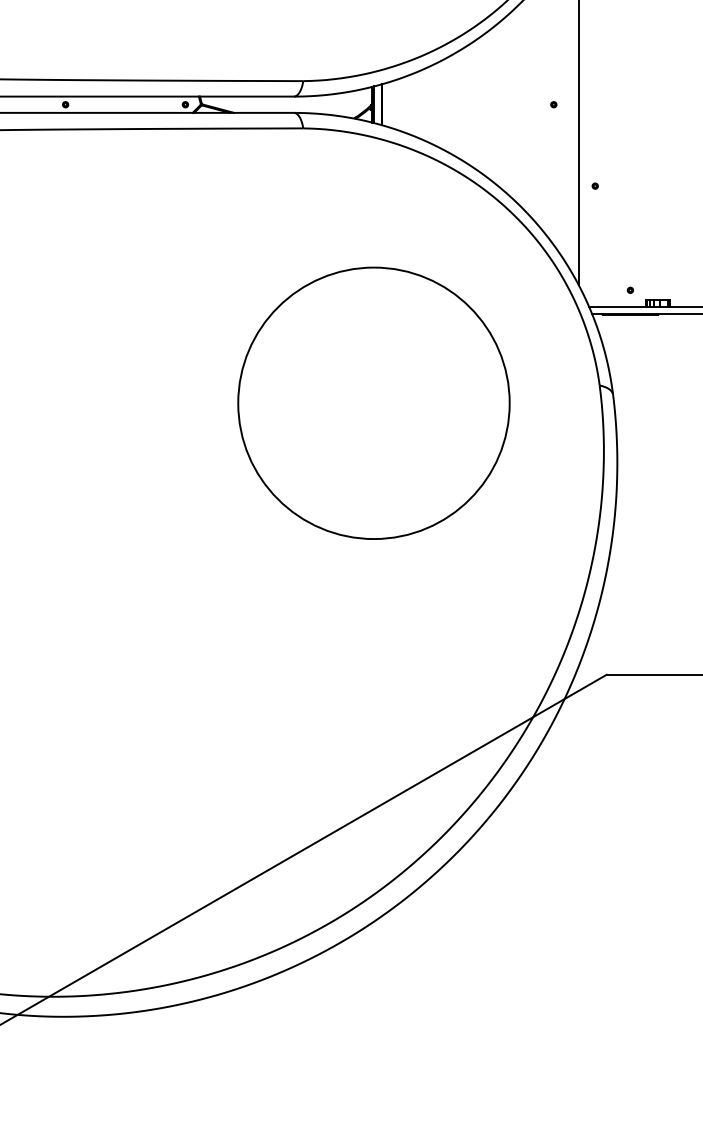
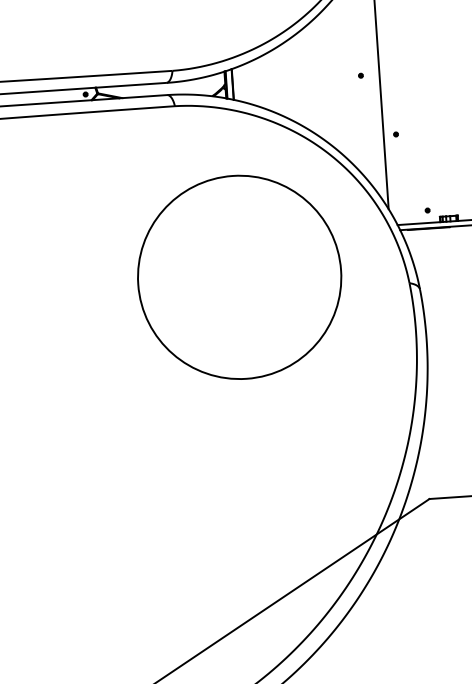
circle: (373, 402) -> (239, 276), moved

